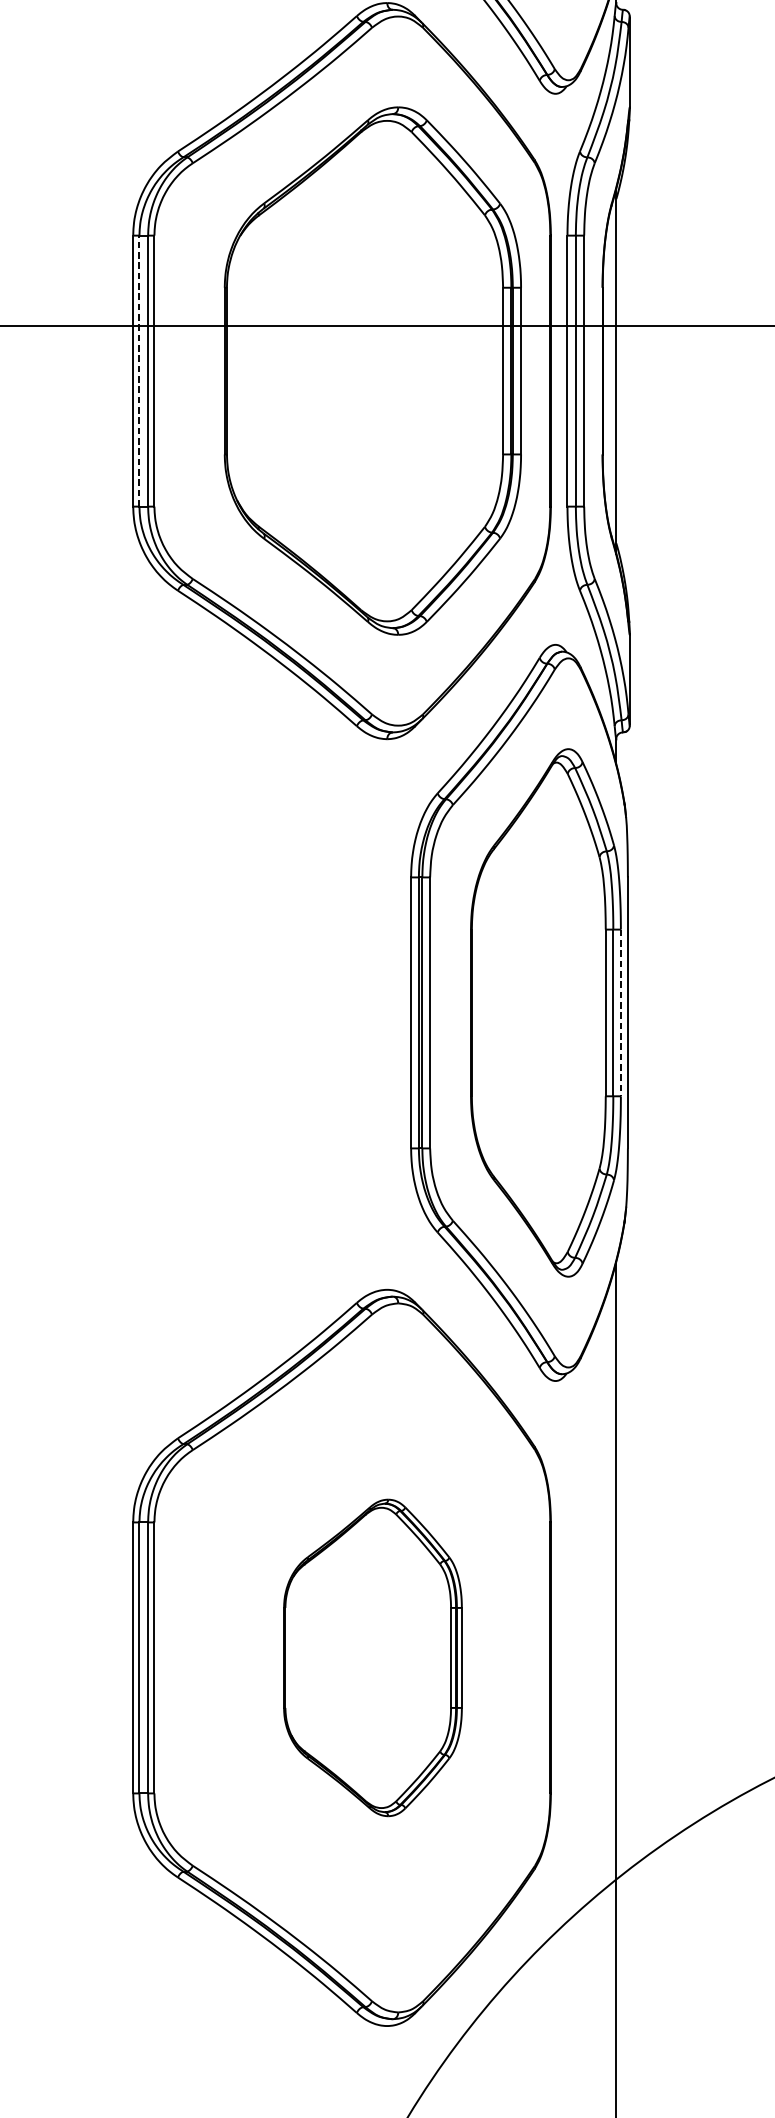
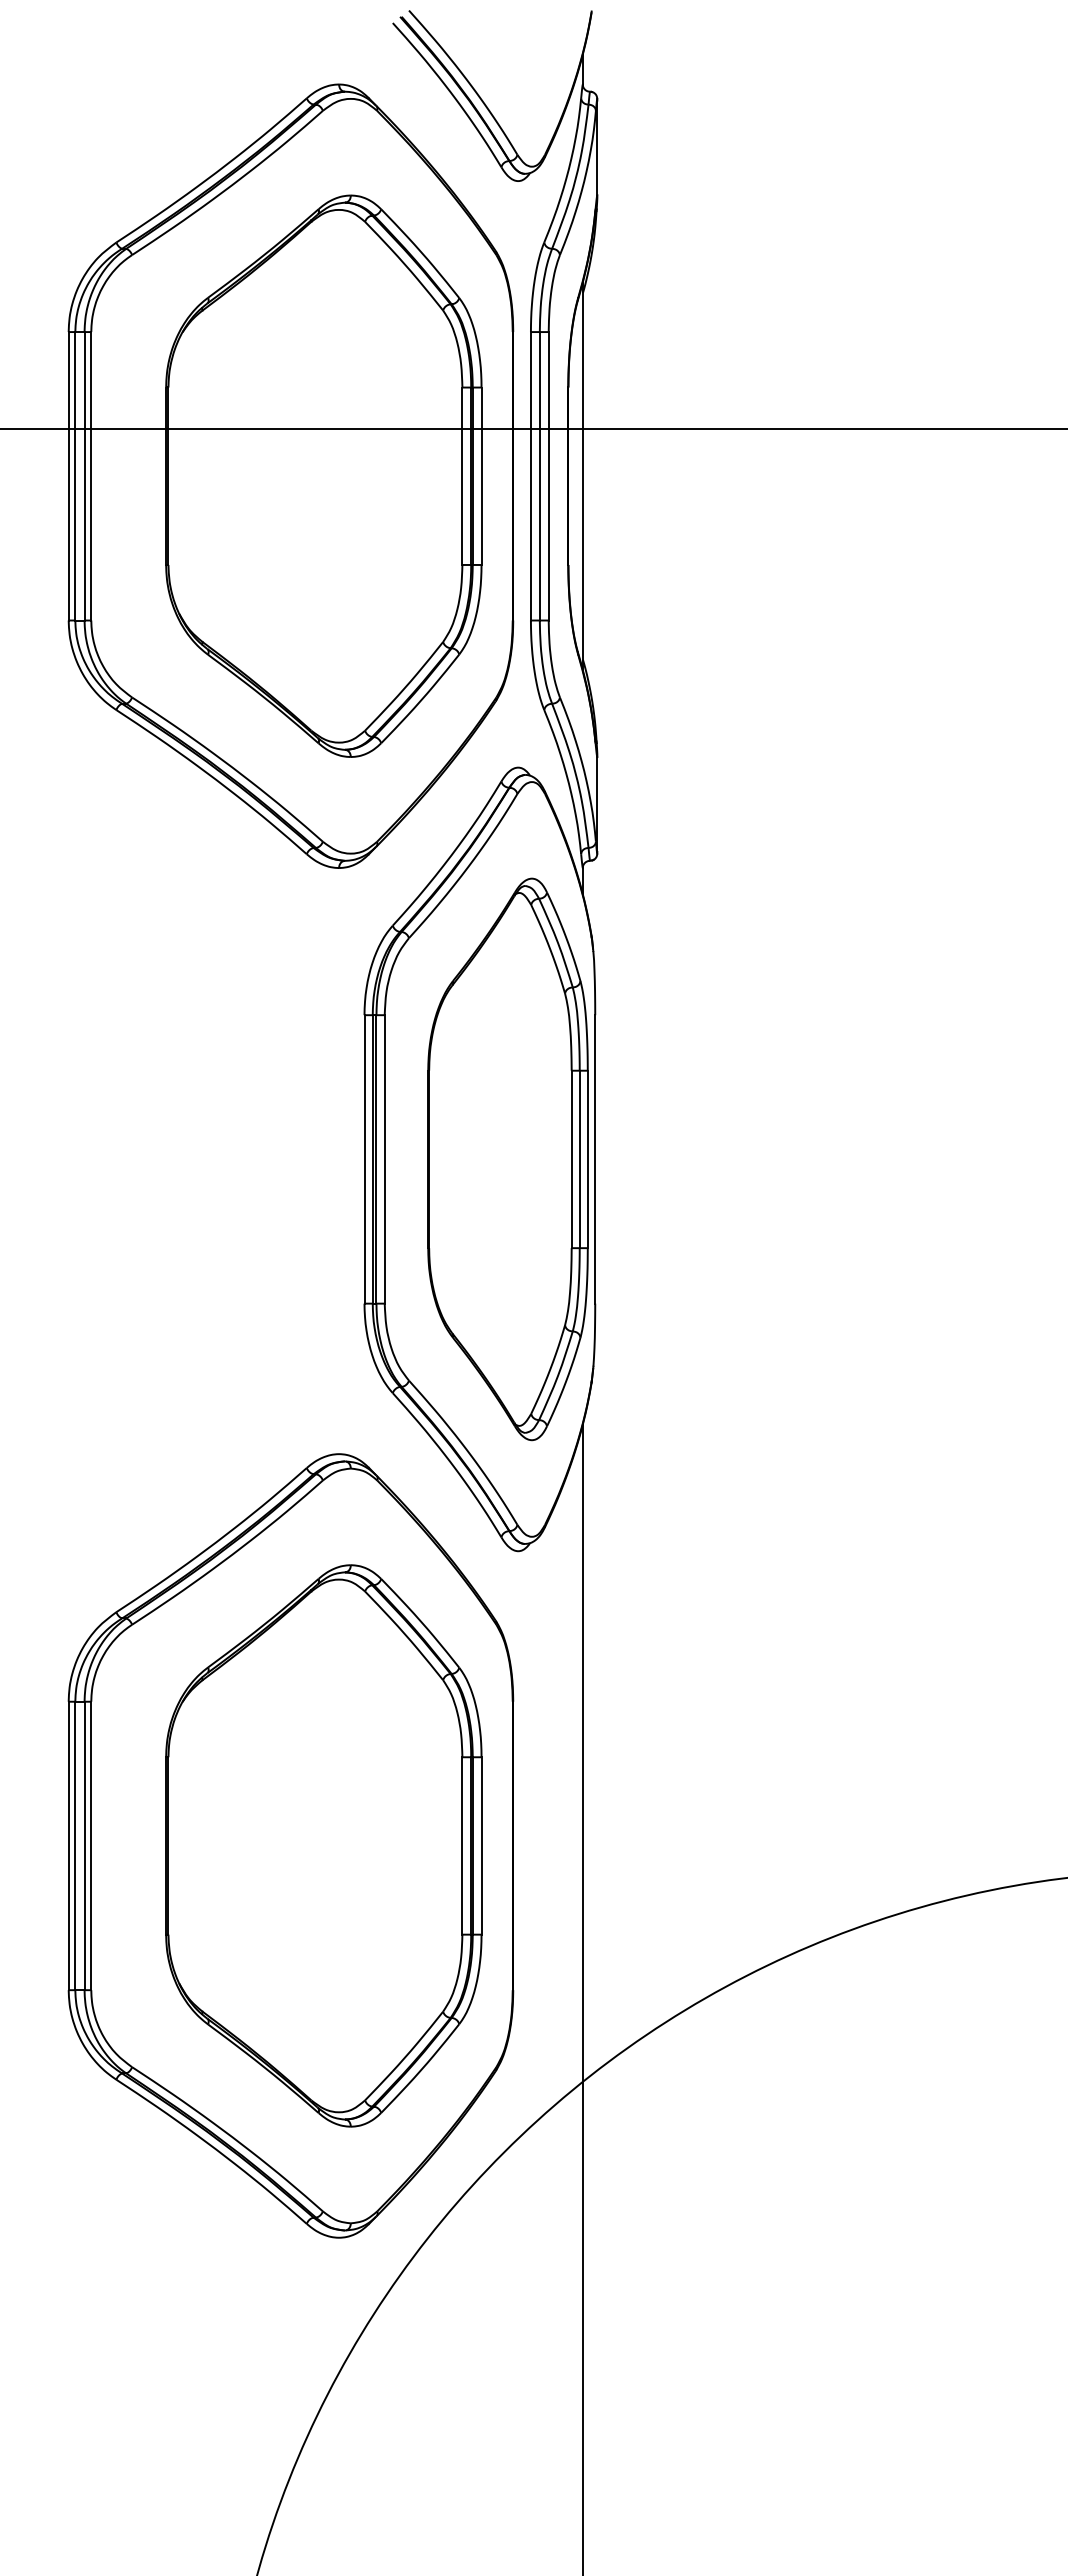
line: (139, 370) -> (75, 475), dashed -> solid
line: (620, 1013) -> (587, 1159), dashed -> solid
part: (372, 1657) -> (323, 1845), size x1.67

